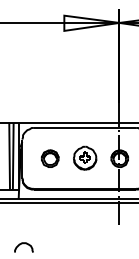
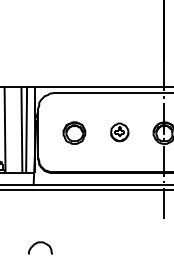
part: (85, 157) -> (120, 131), size x0.6

